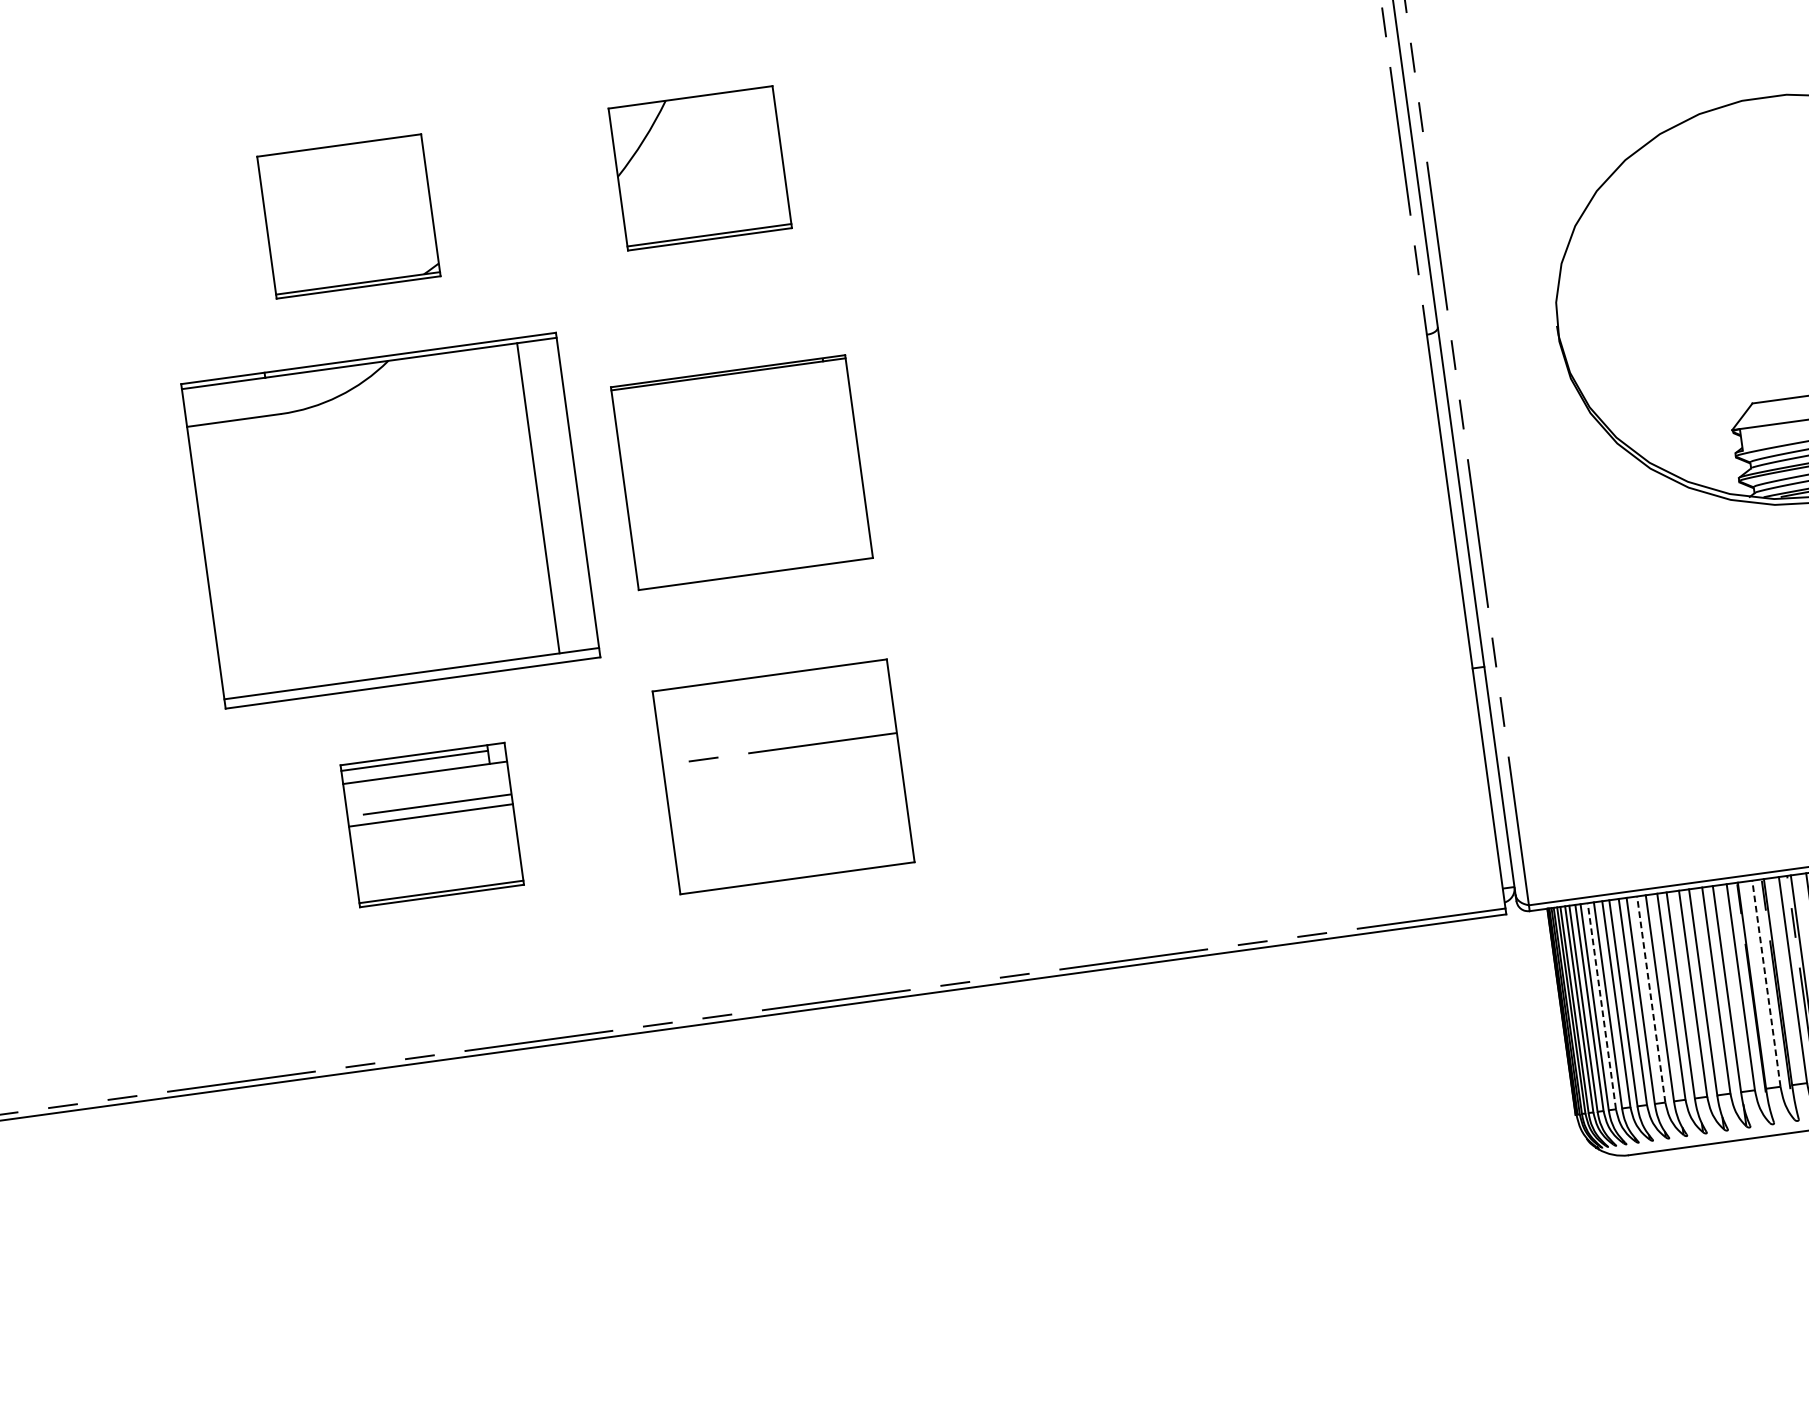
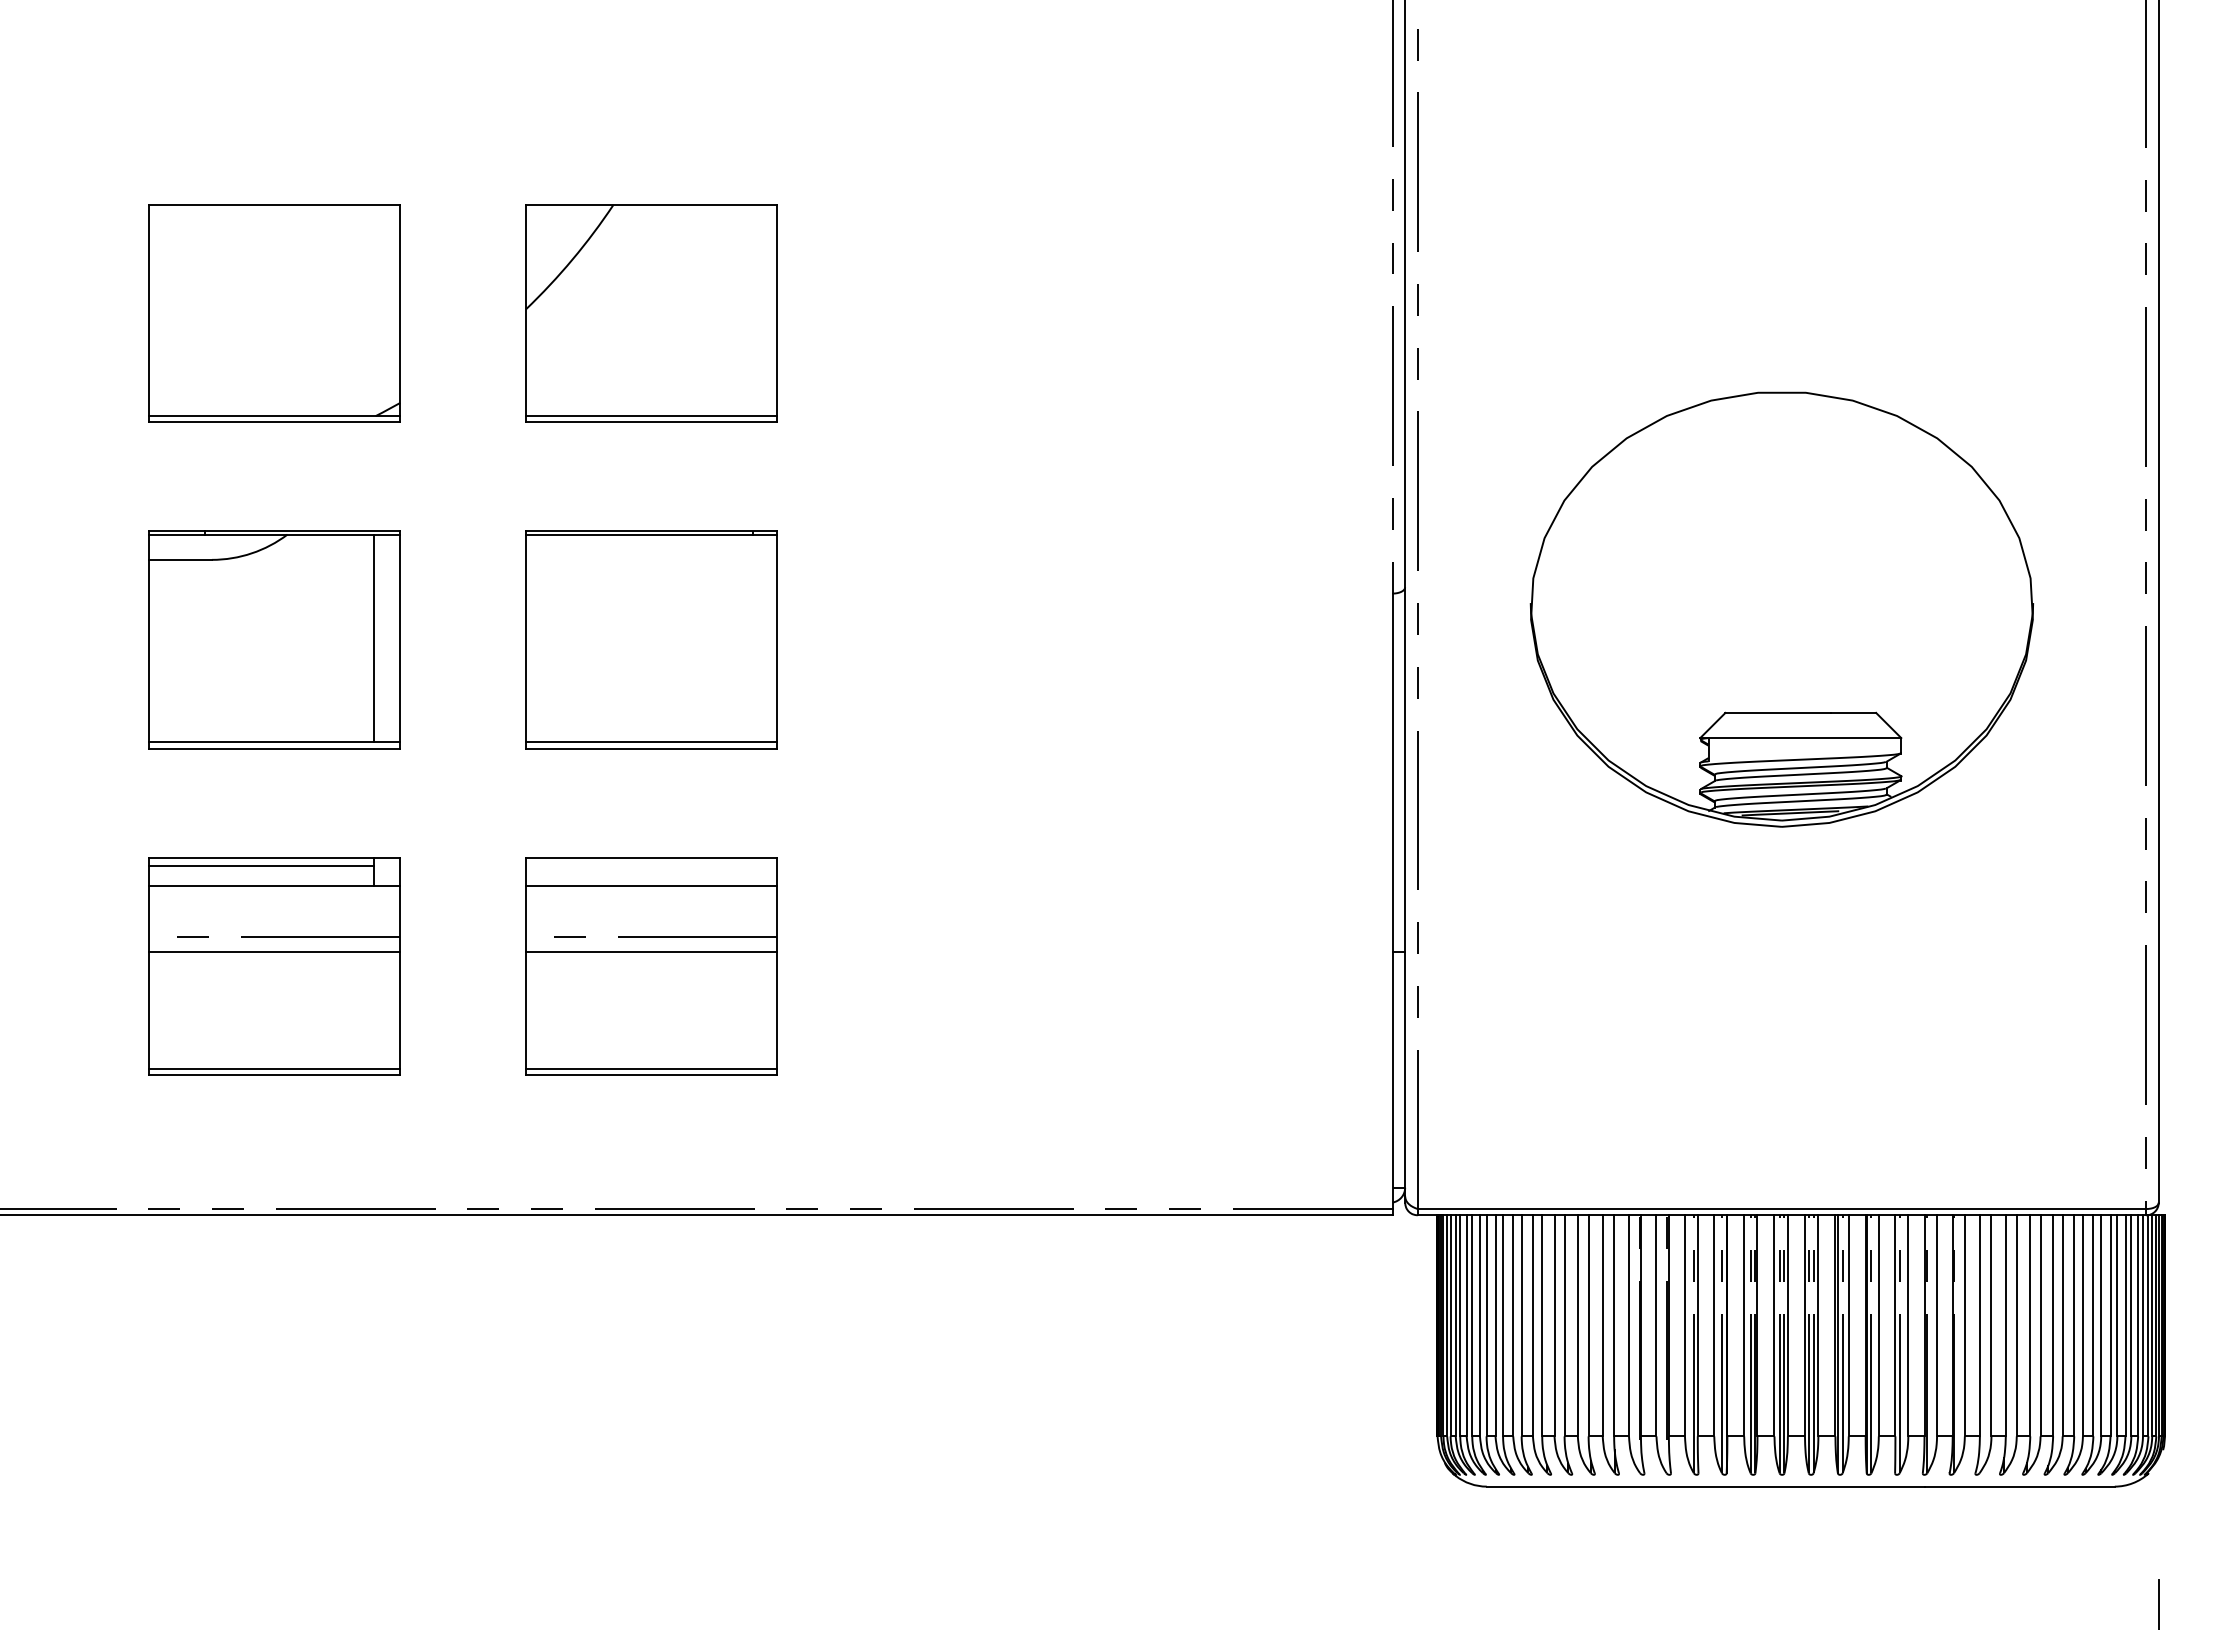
part: (700, 168) -> (651, 313), size x1.43
part: (348, 216) -> (274, 313), size x1.43
part: (390, 520) -> (274, 639), size x0.62
line: (755, 568) -> (651, 742), added
line: (773, 702) -> (651, 886), added
line: (781, 763) -> (651, 951), added
part: (432, 825) -> (274, 966), size x1.43
line: (796, 872) -> (651, 1068), added
line: (1766, 983) -> (1656, 1325), dashed -> solid
line: (1650, 999) -> (1532, 1325), dashed -> solid
line: (1601, 1005) -> (1479, 1325), dashed -> solid

